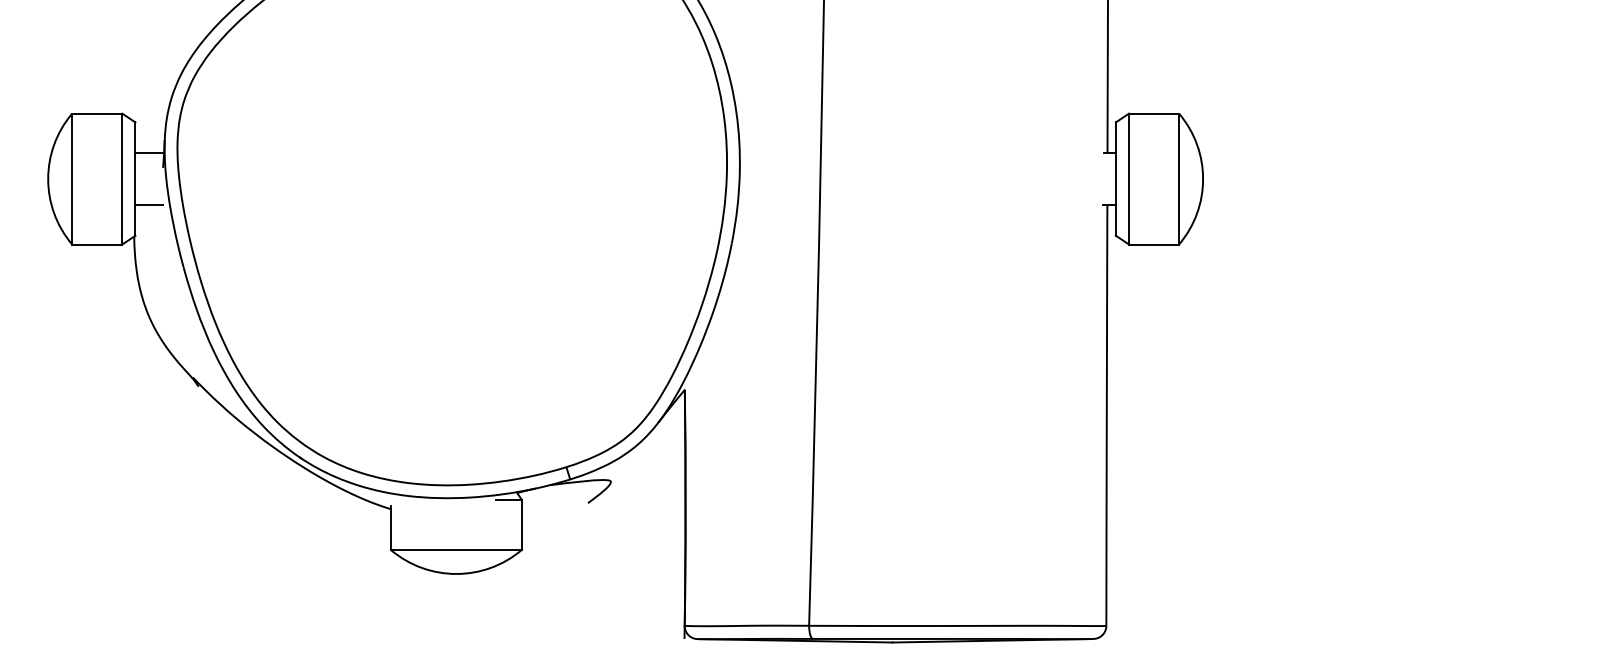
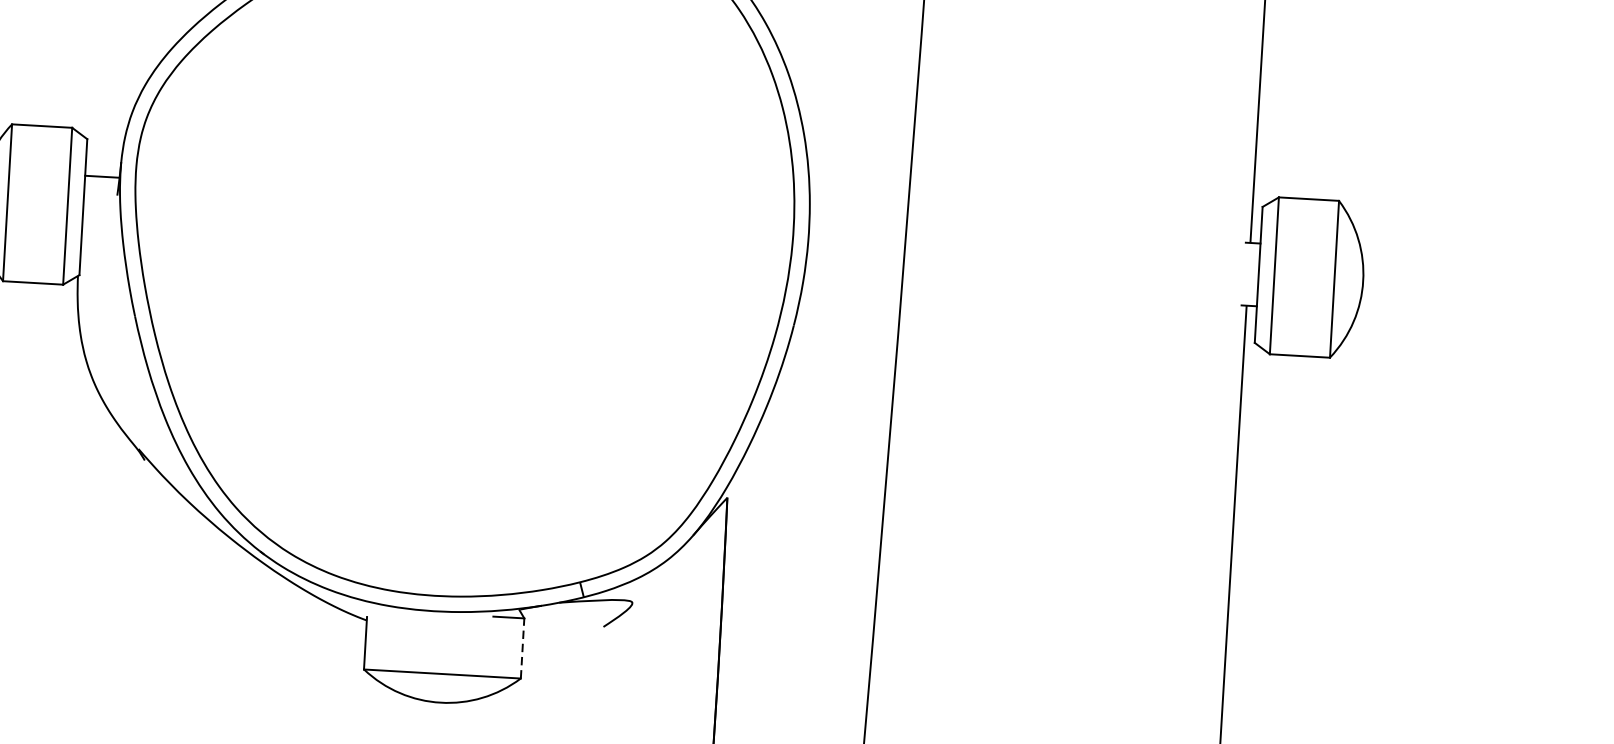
line: (149, 205) -> (98, 239), removed
line: (521, 524) -> (522, 647), solid -> dashed

